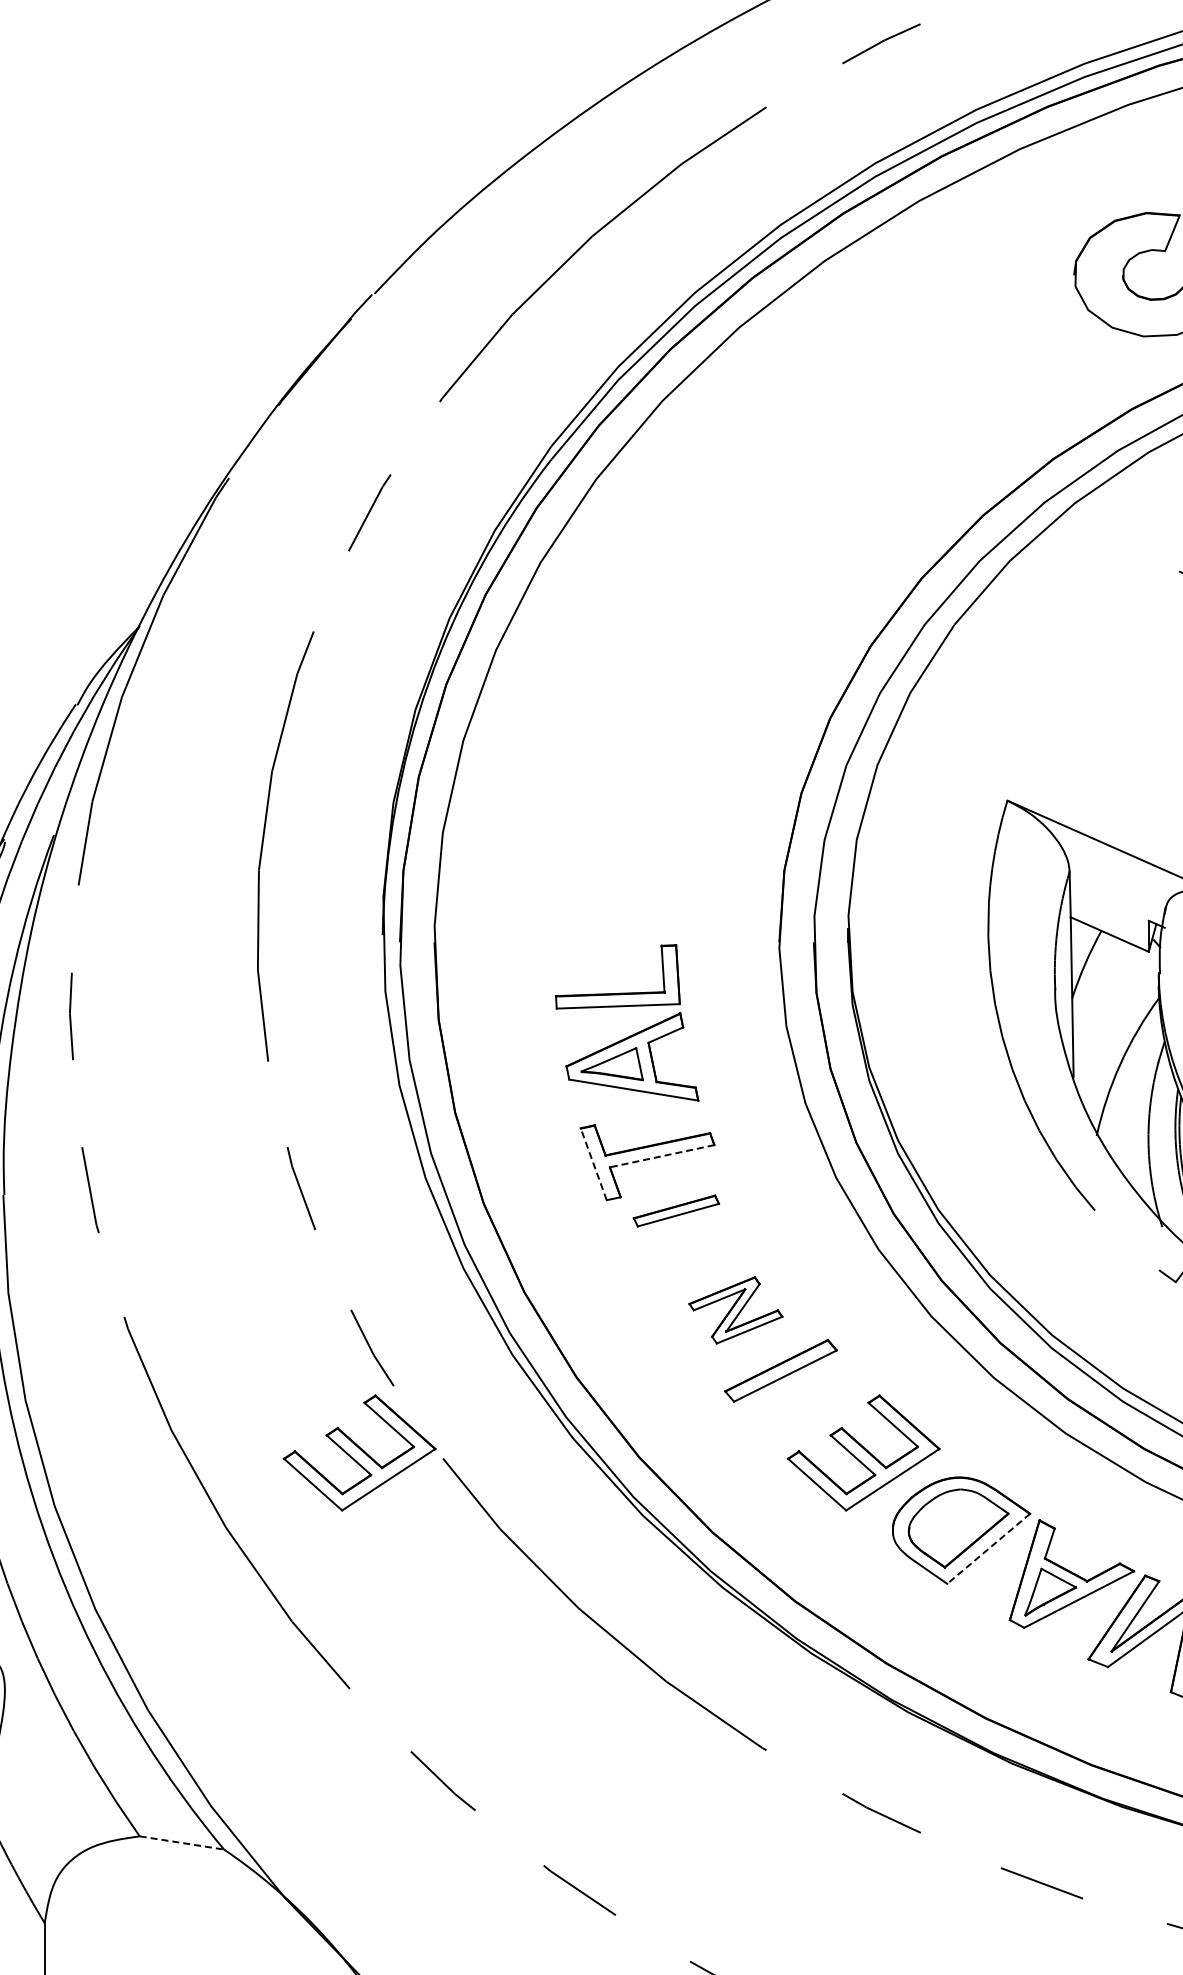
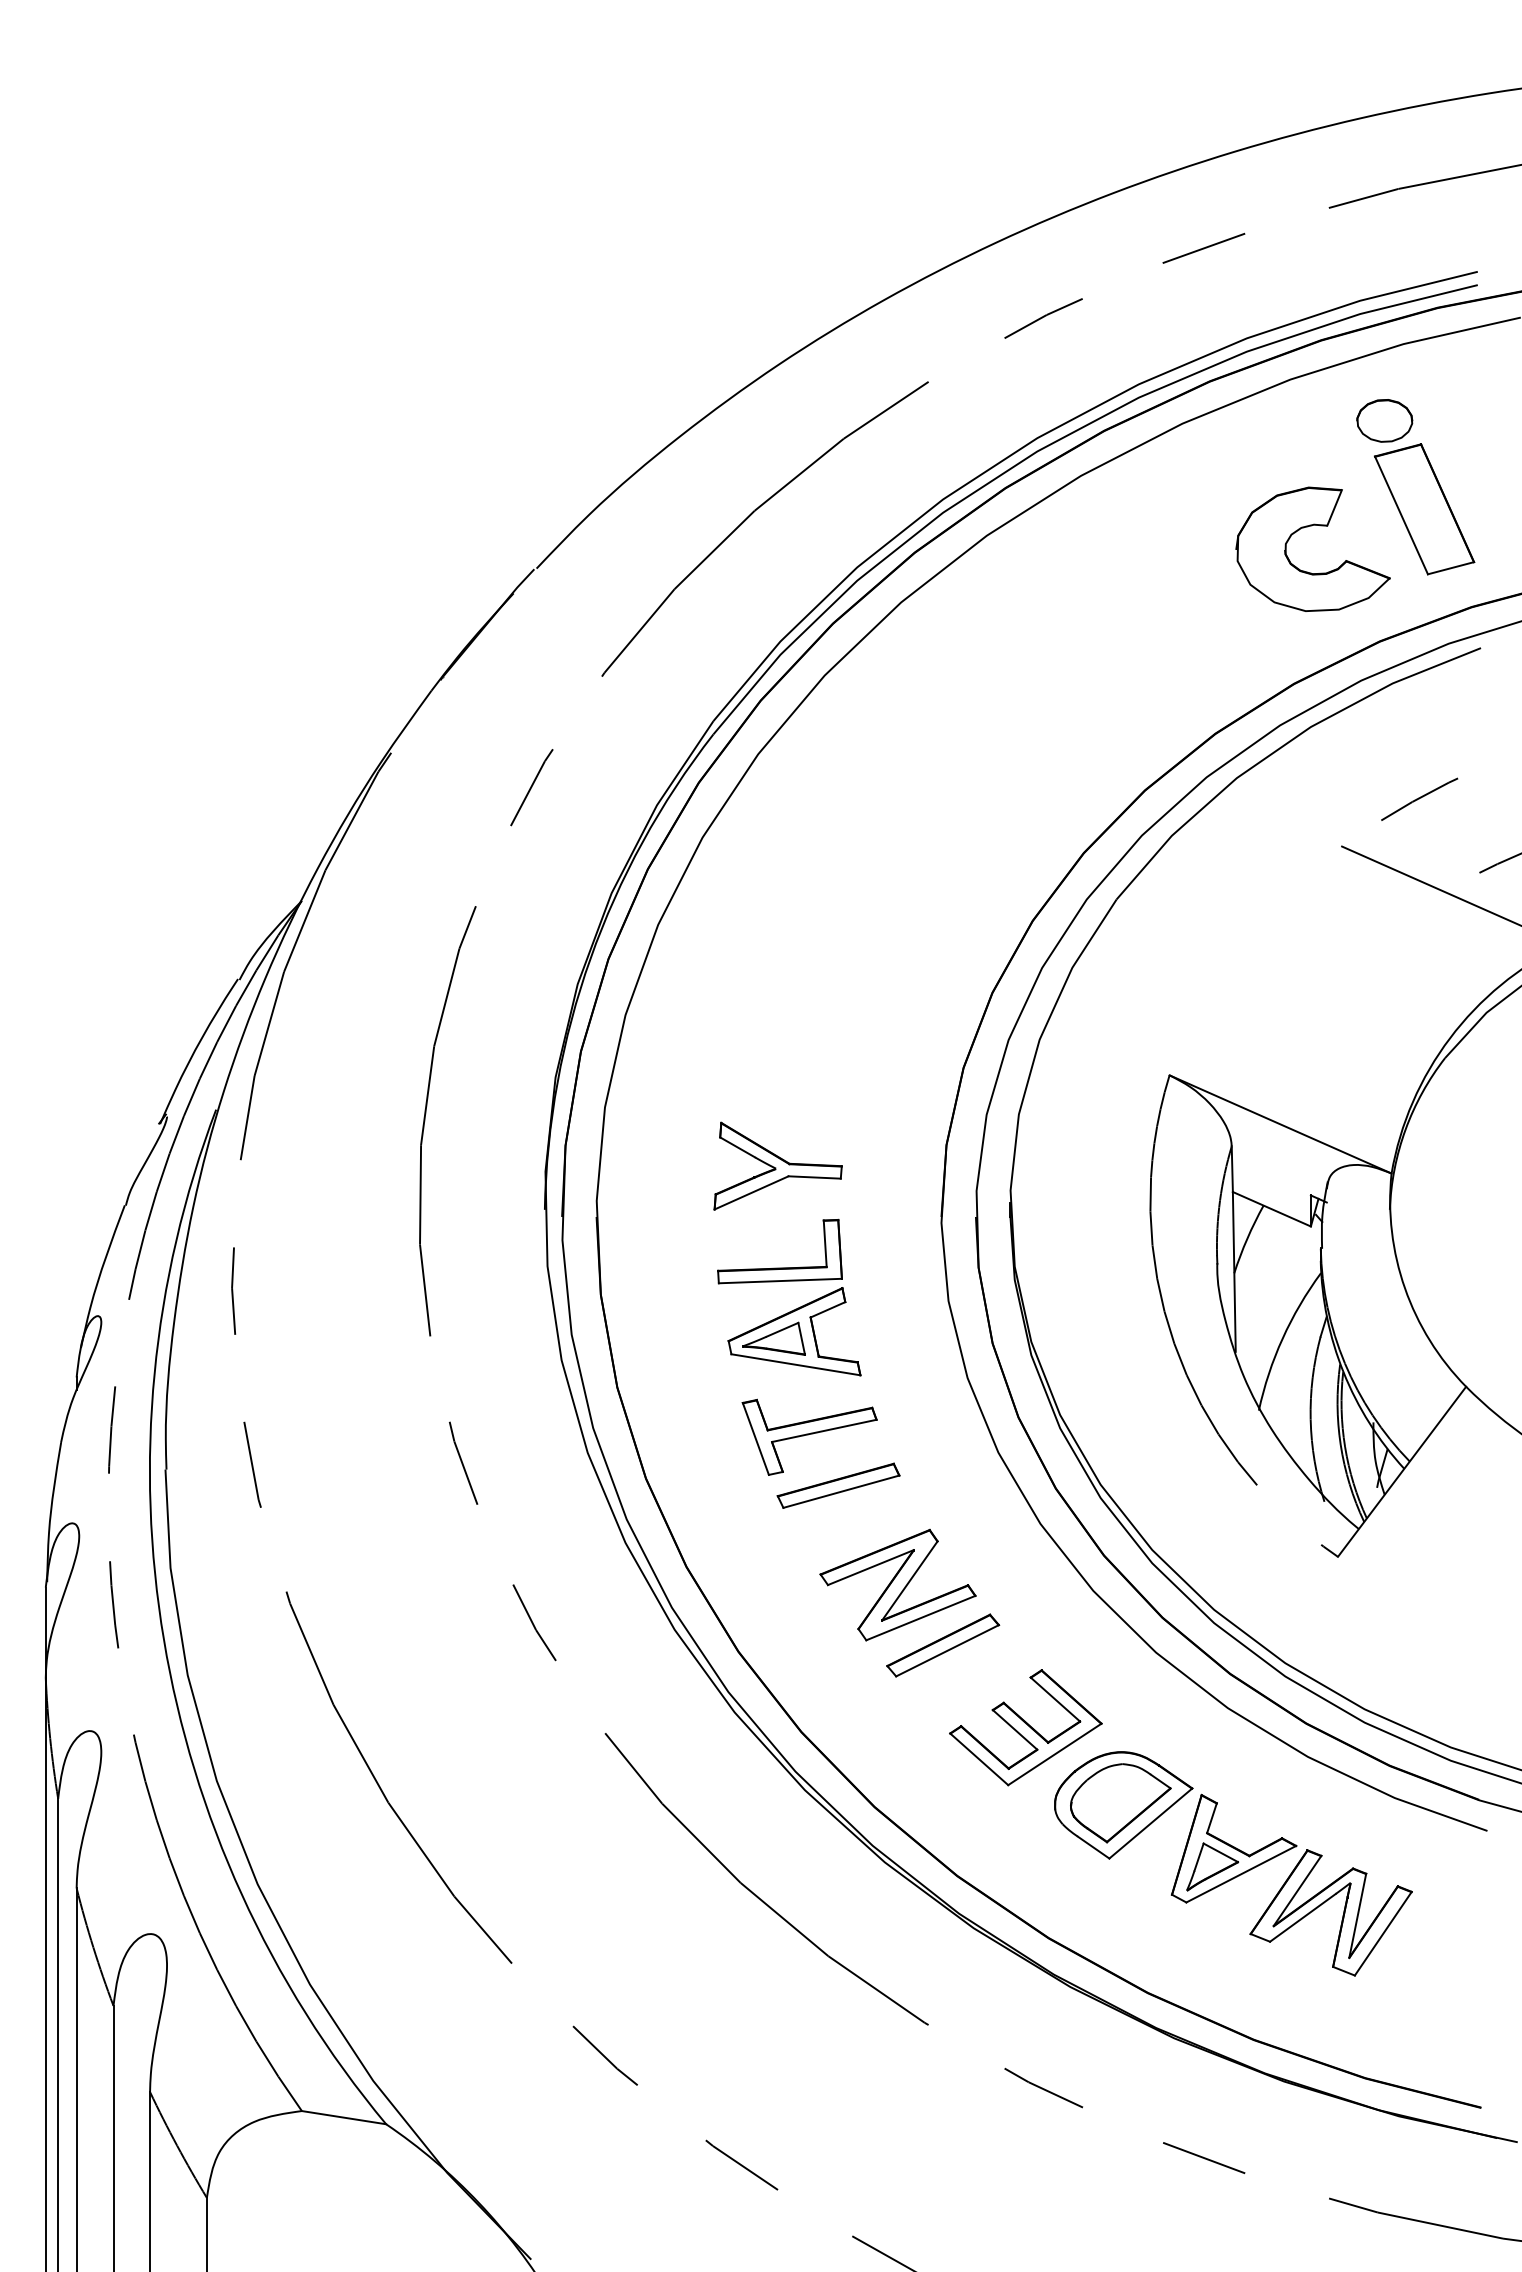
part: (615, 890) -> (777, 1165), added
line: (661, 1156) -> (823, 1431), dashed -> solid
line: (593, 1163) -> (755, 1438), dashed -> solid
part: (676, 1210) -> (838, 1485), size x1.43
part: (735, 1309) -> (897, 1584), size x1.67
part: (359, 1452) -> (521, 1727), removed
line: (988, 1548) -> (1150, 1823), dashed -> solid
line: (182, 1842) -> (344, 2117), dashed -> solid

